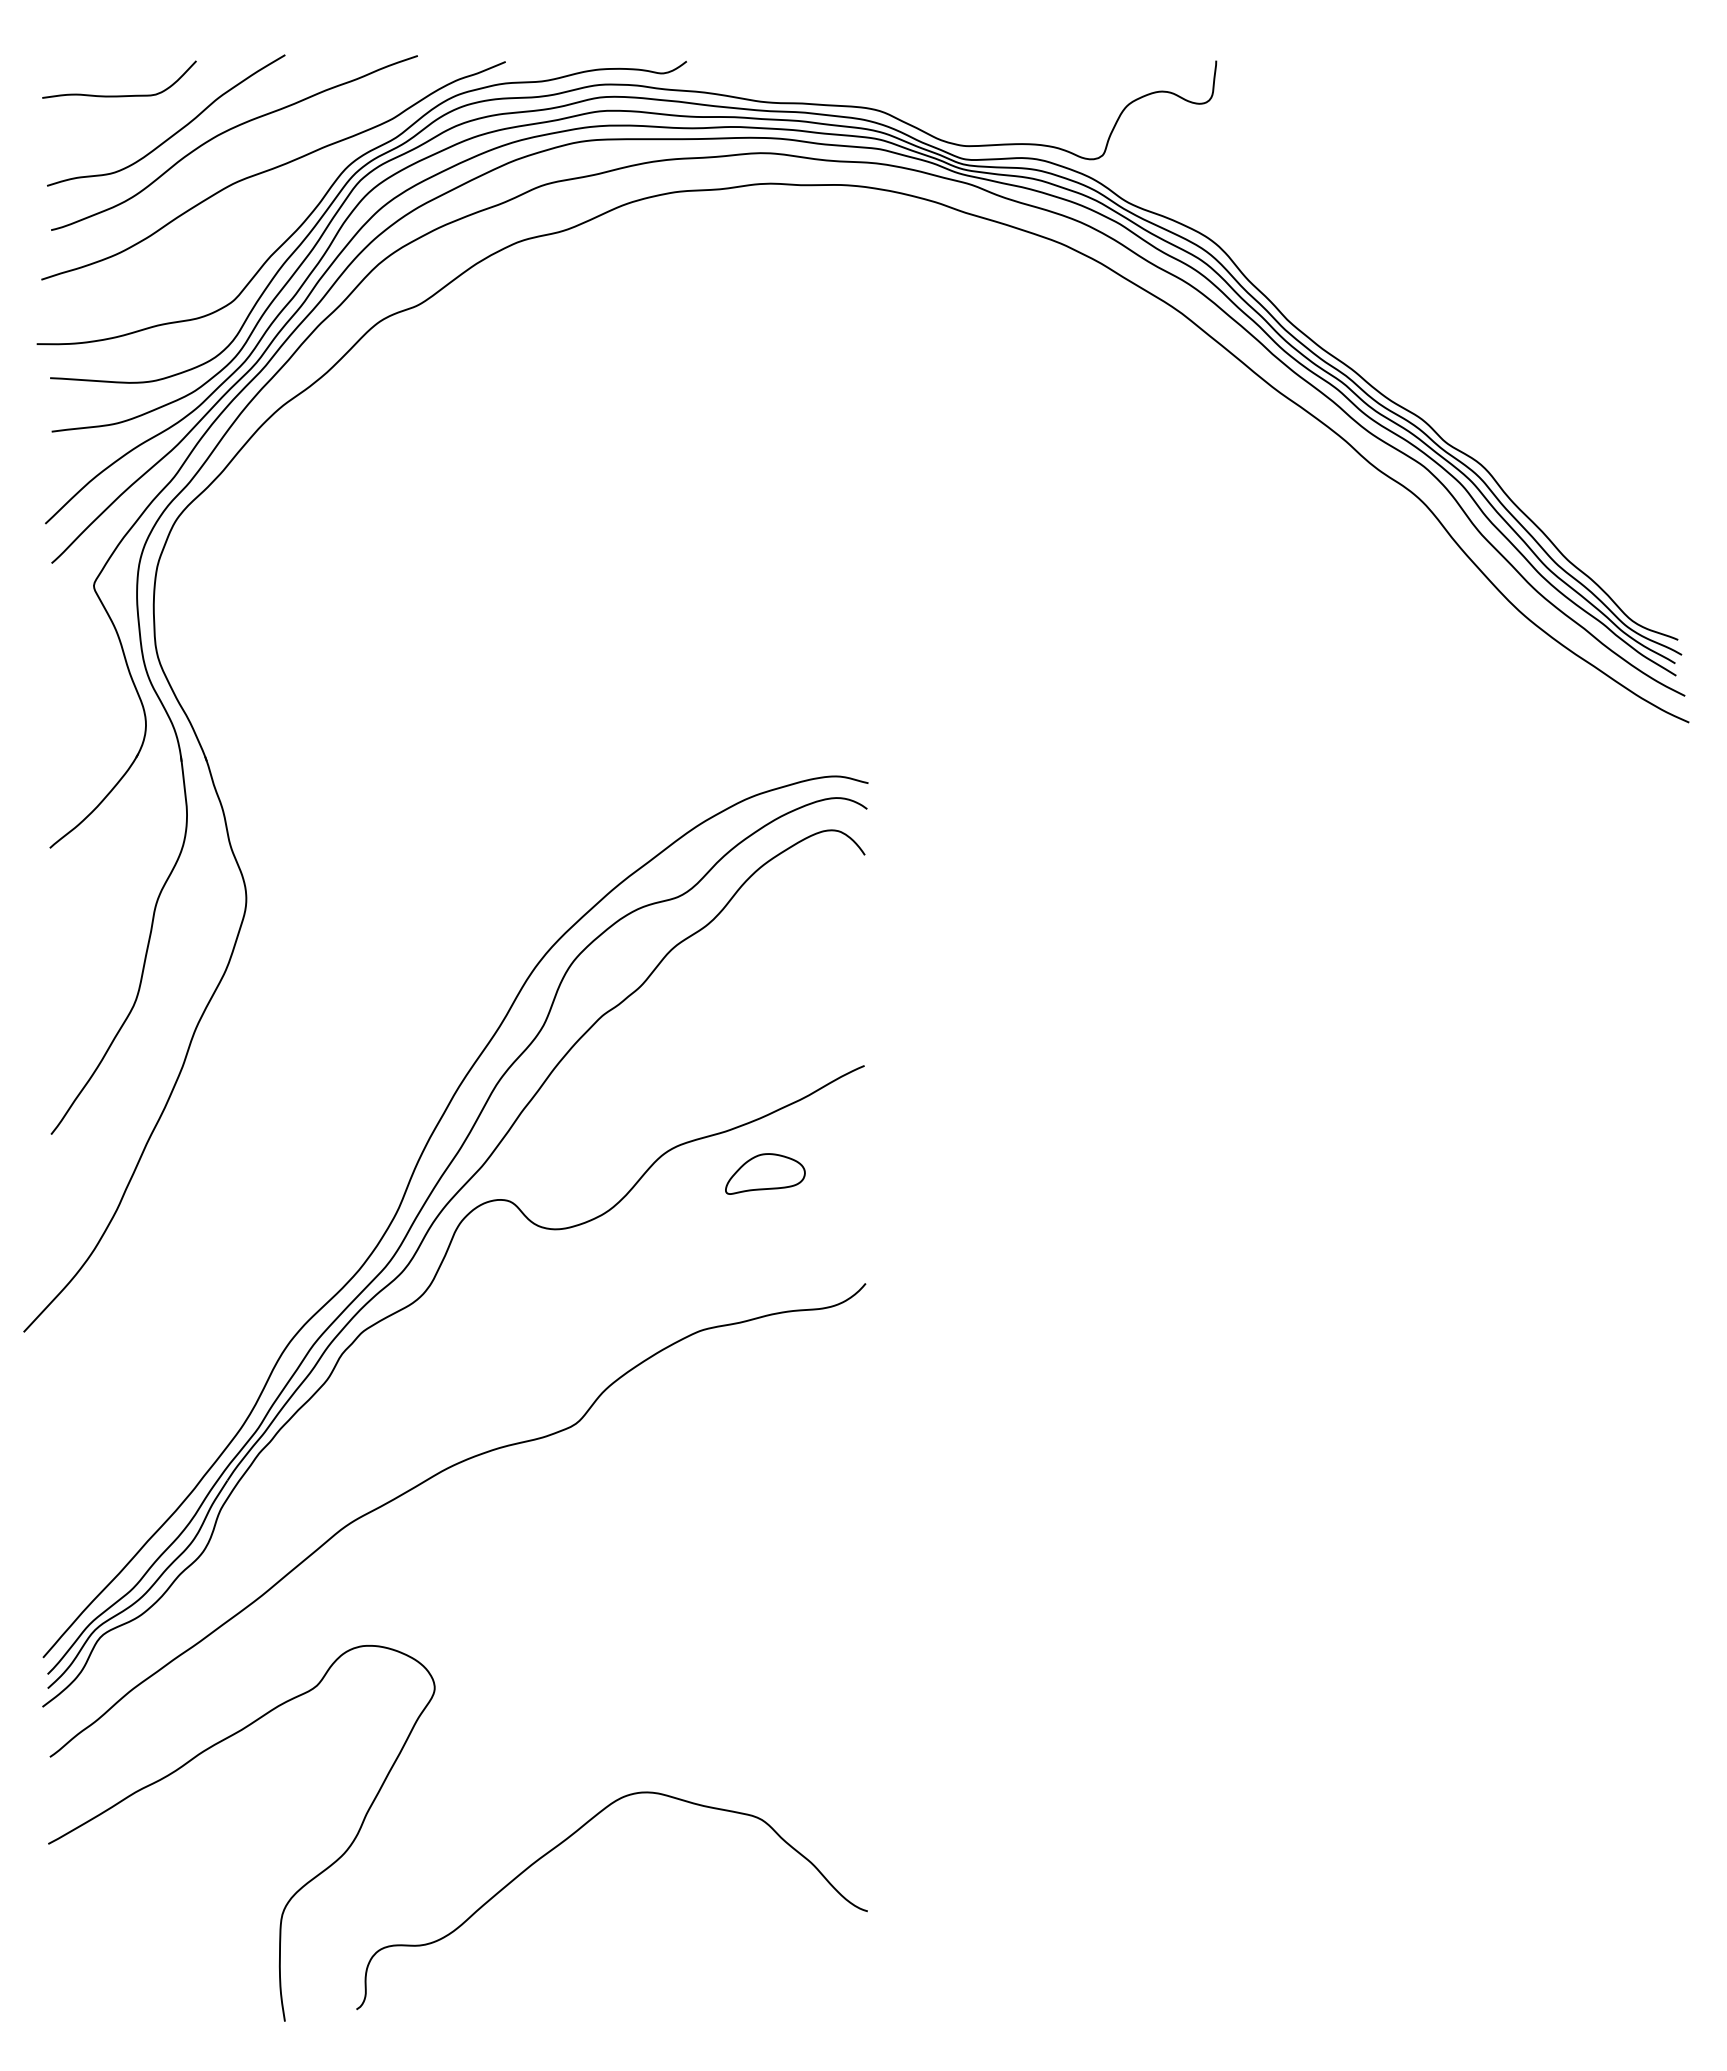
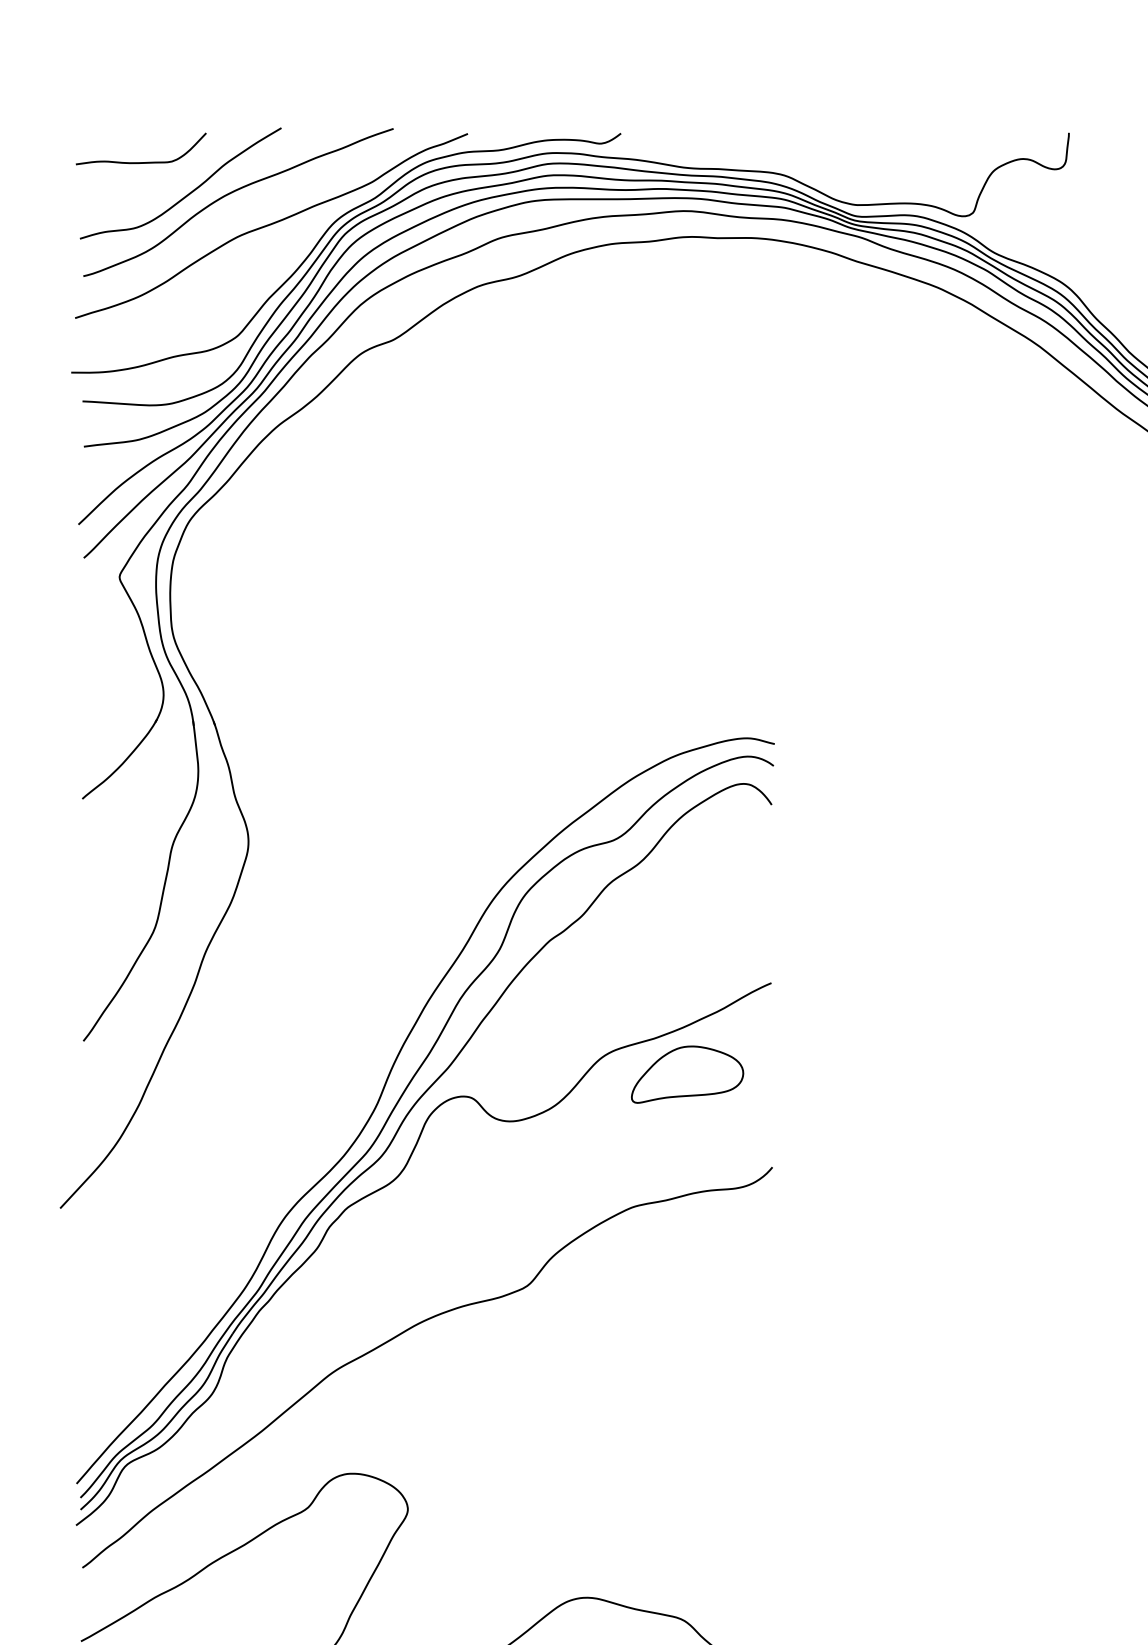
part: (765, 1173) -> (687, 1074), size x1.67

